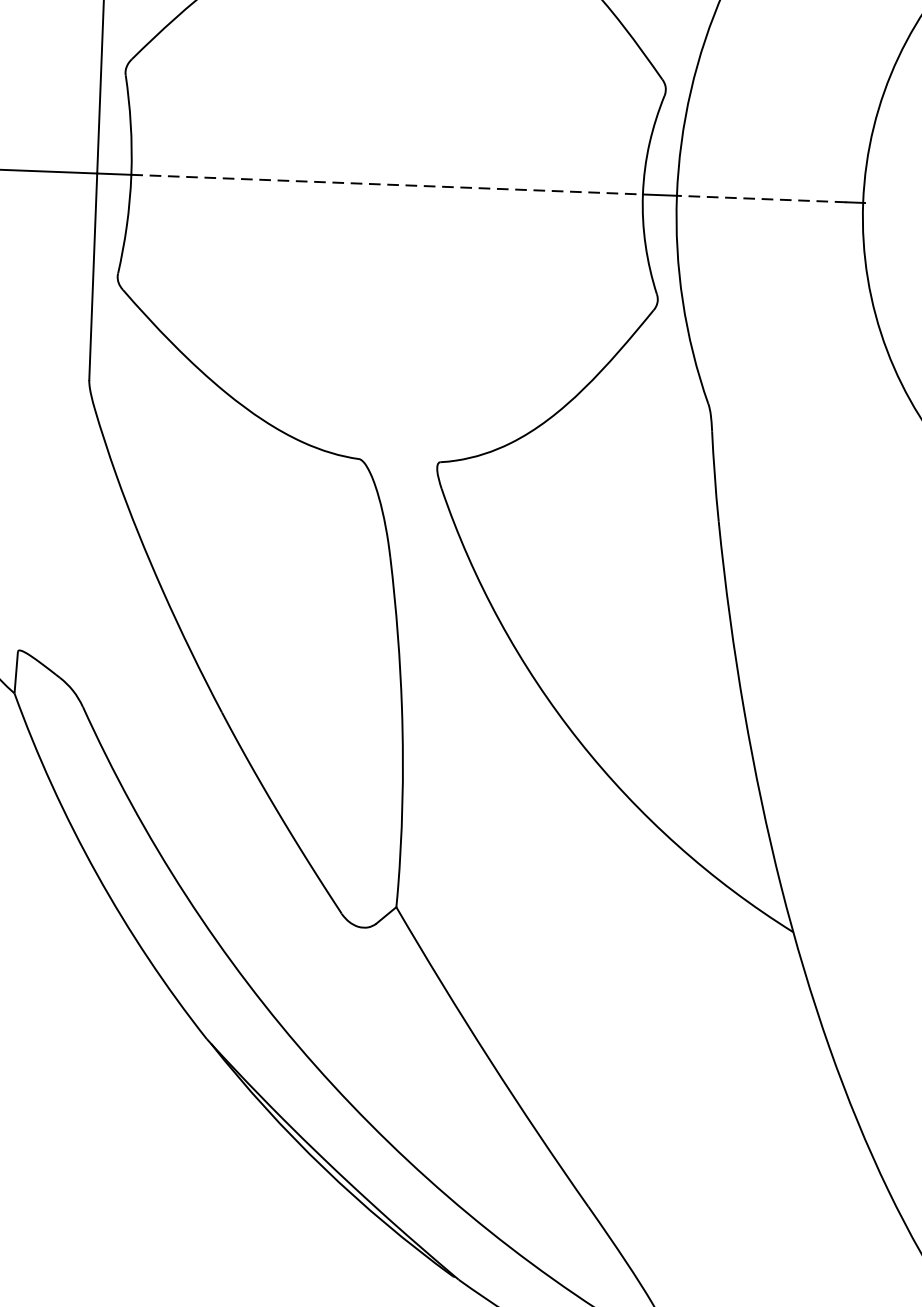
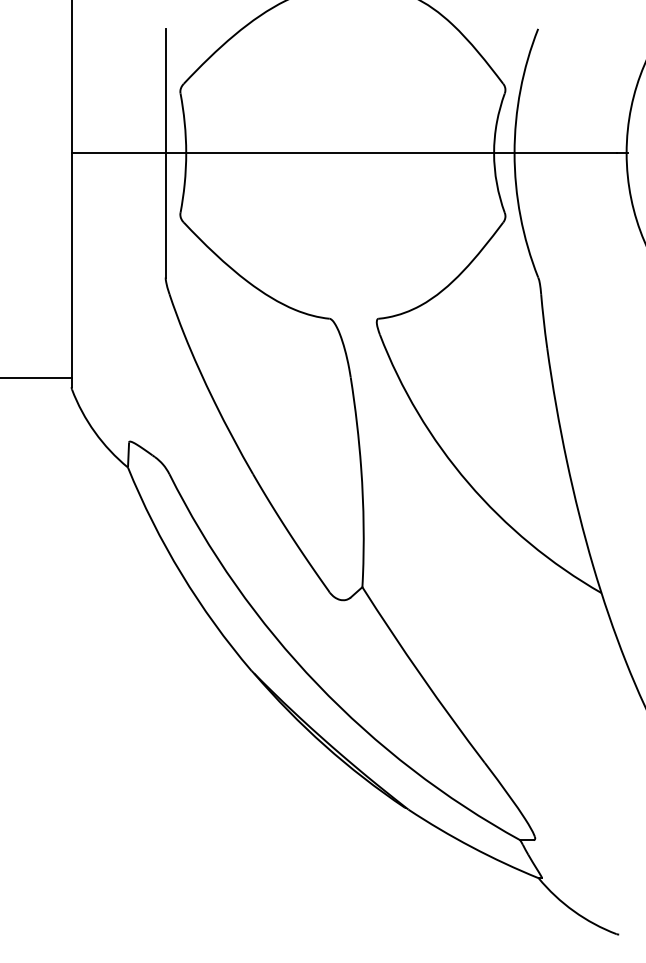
line: (387, 185) -> (340, 153), dashed -> solid
line: (761, 199) -> (565, 153), dashed -> solid

